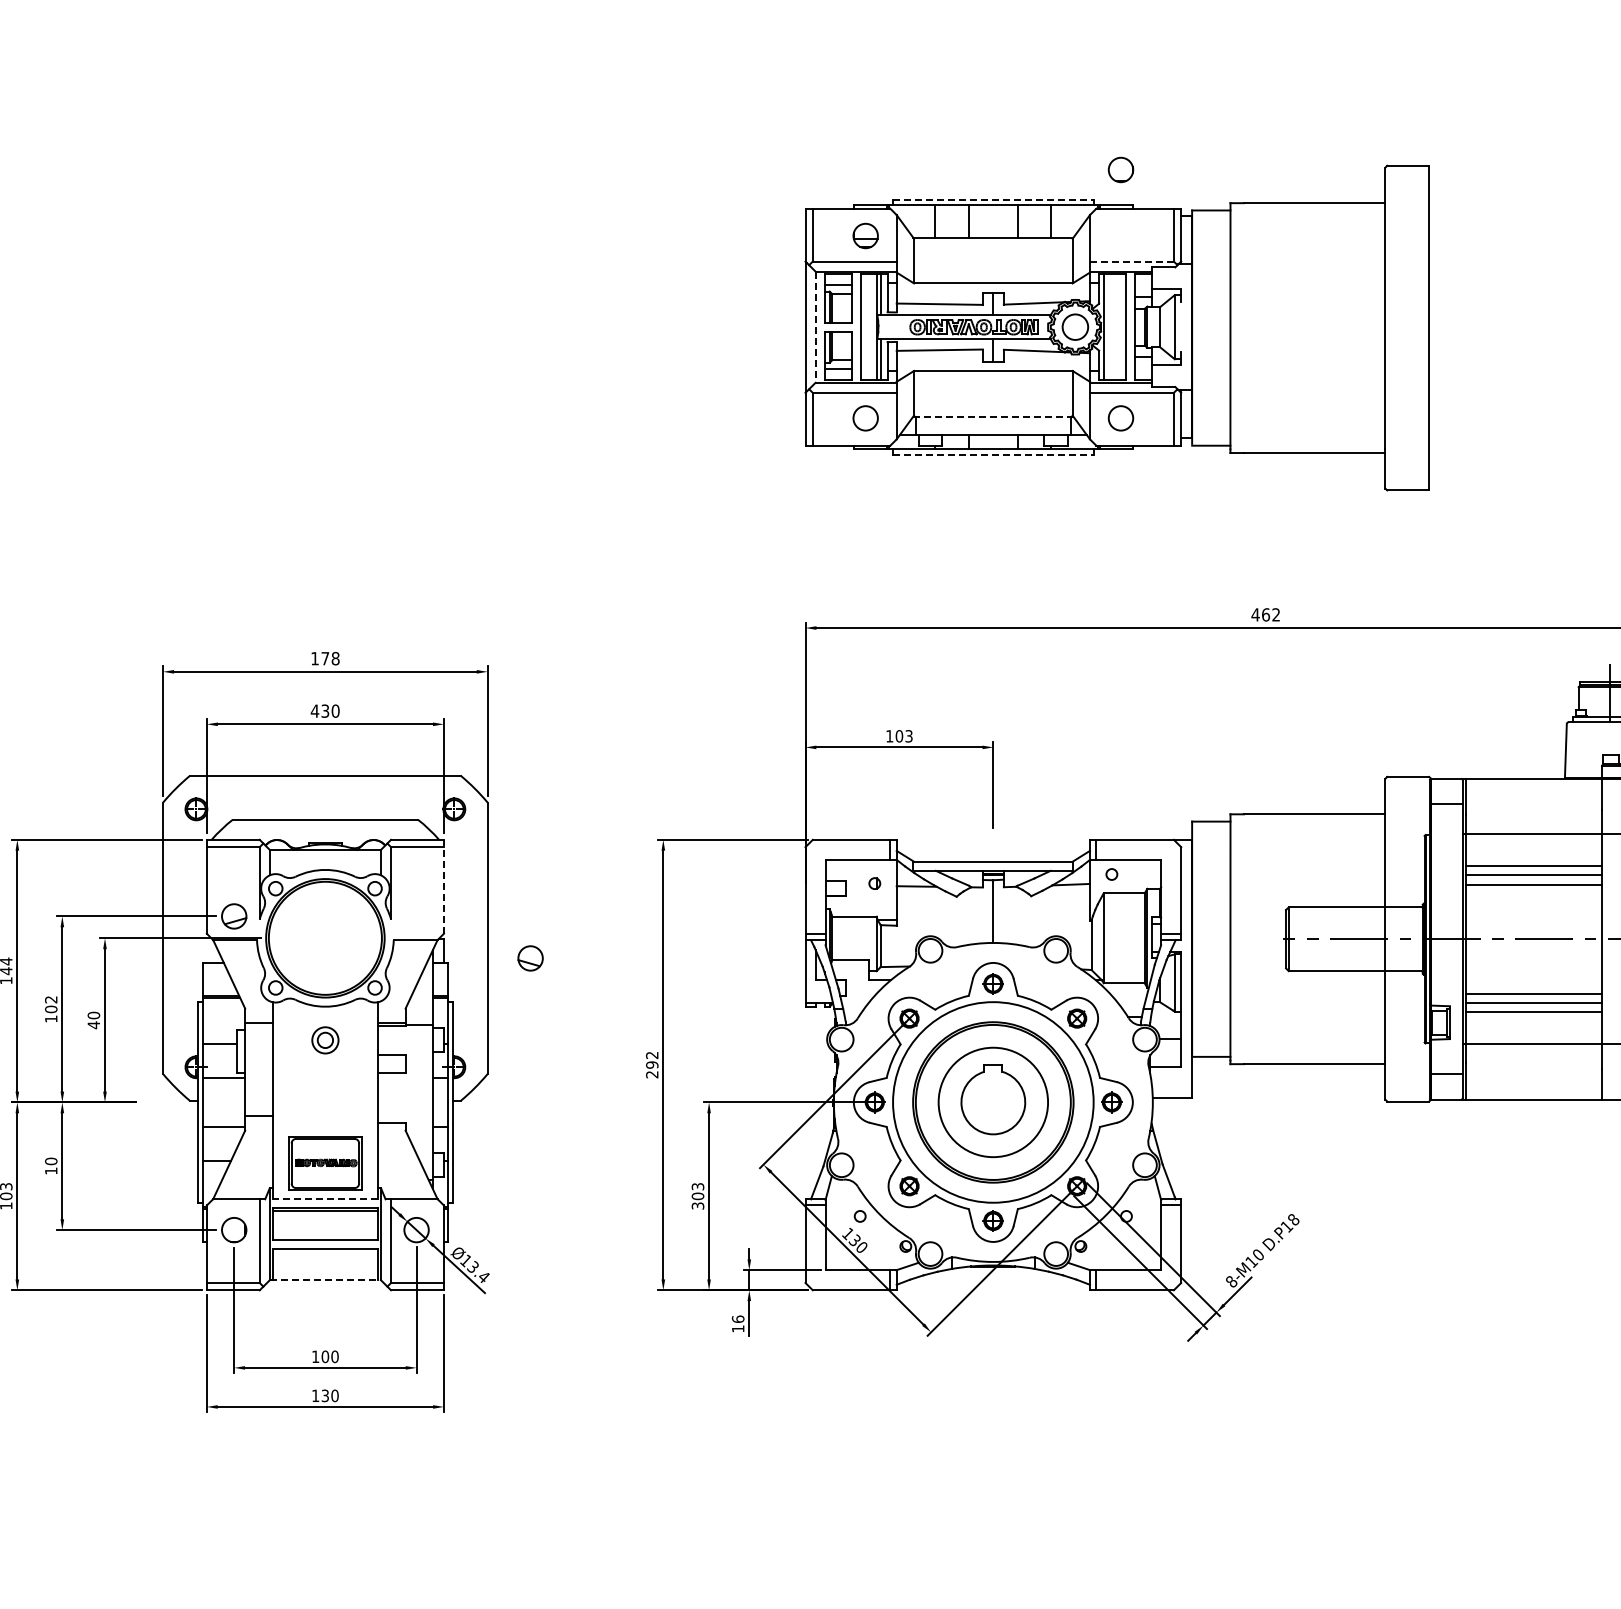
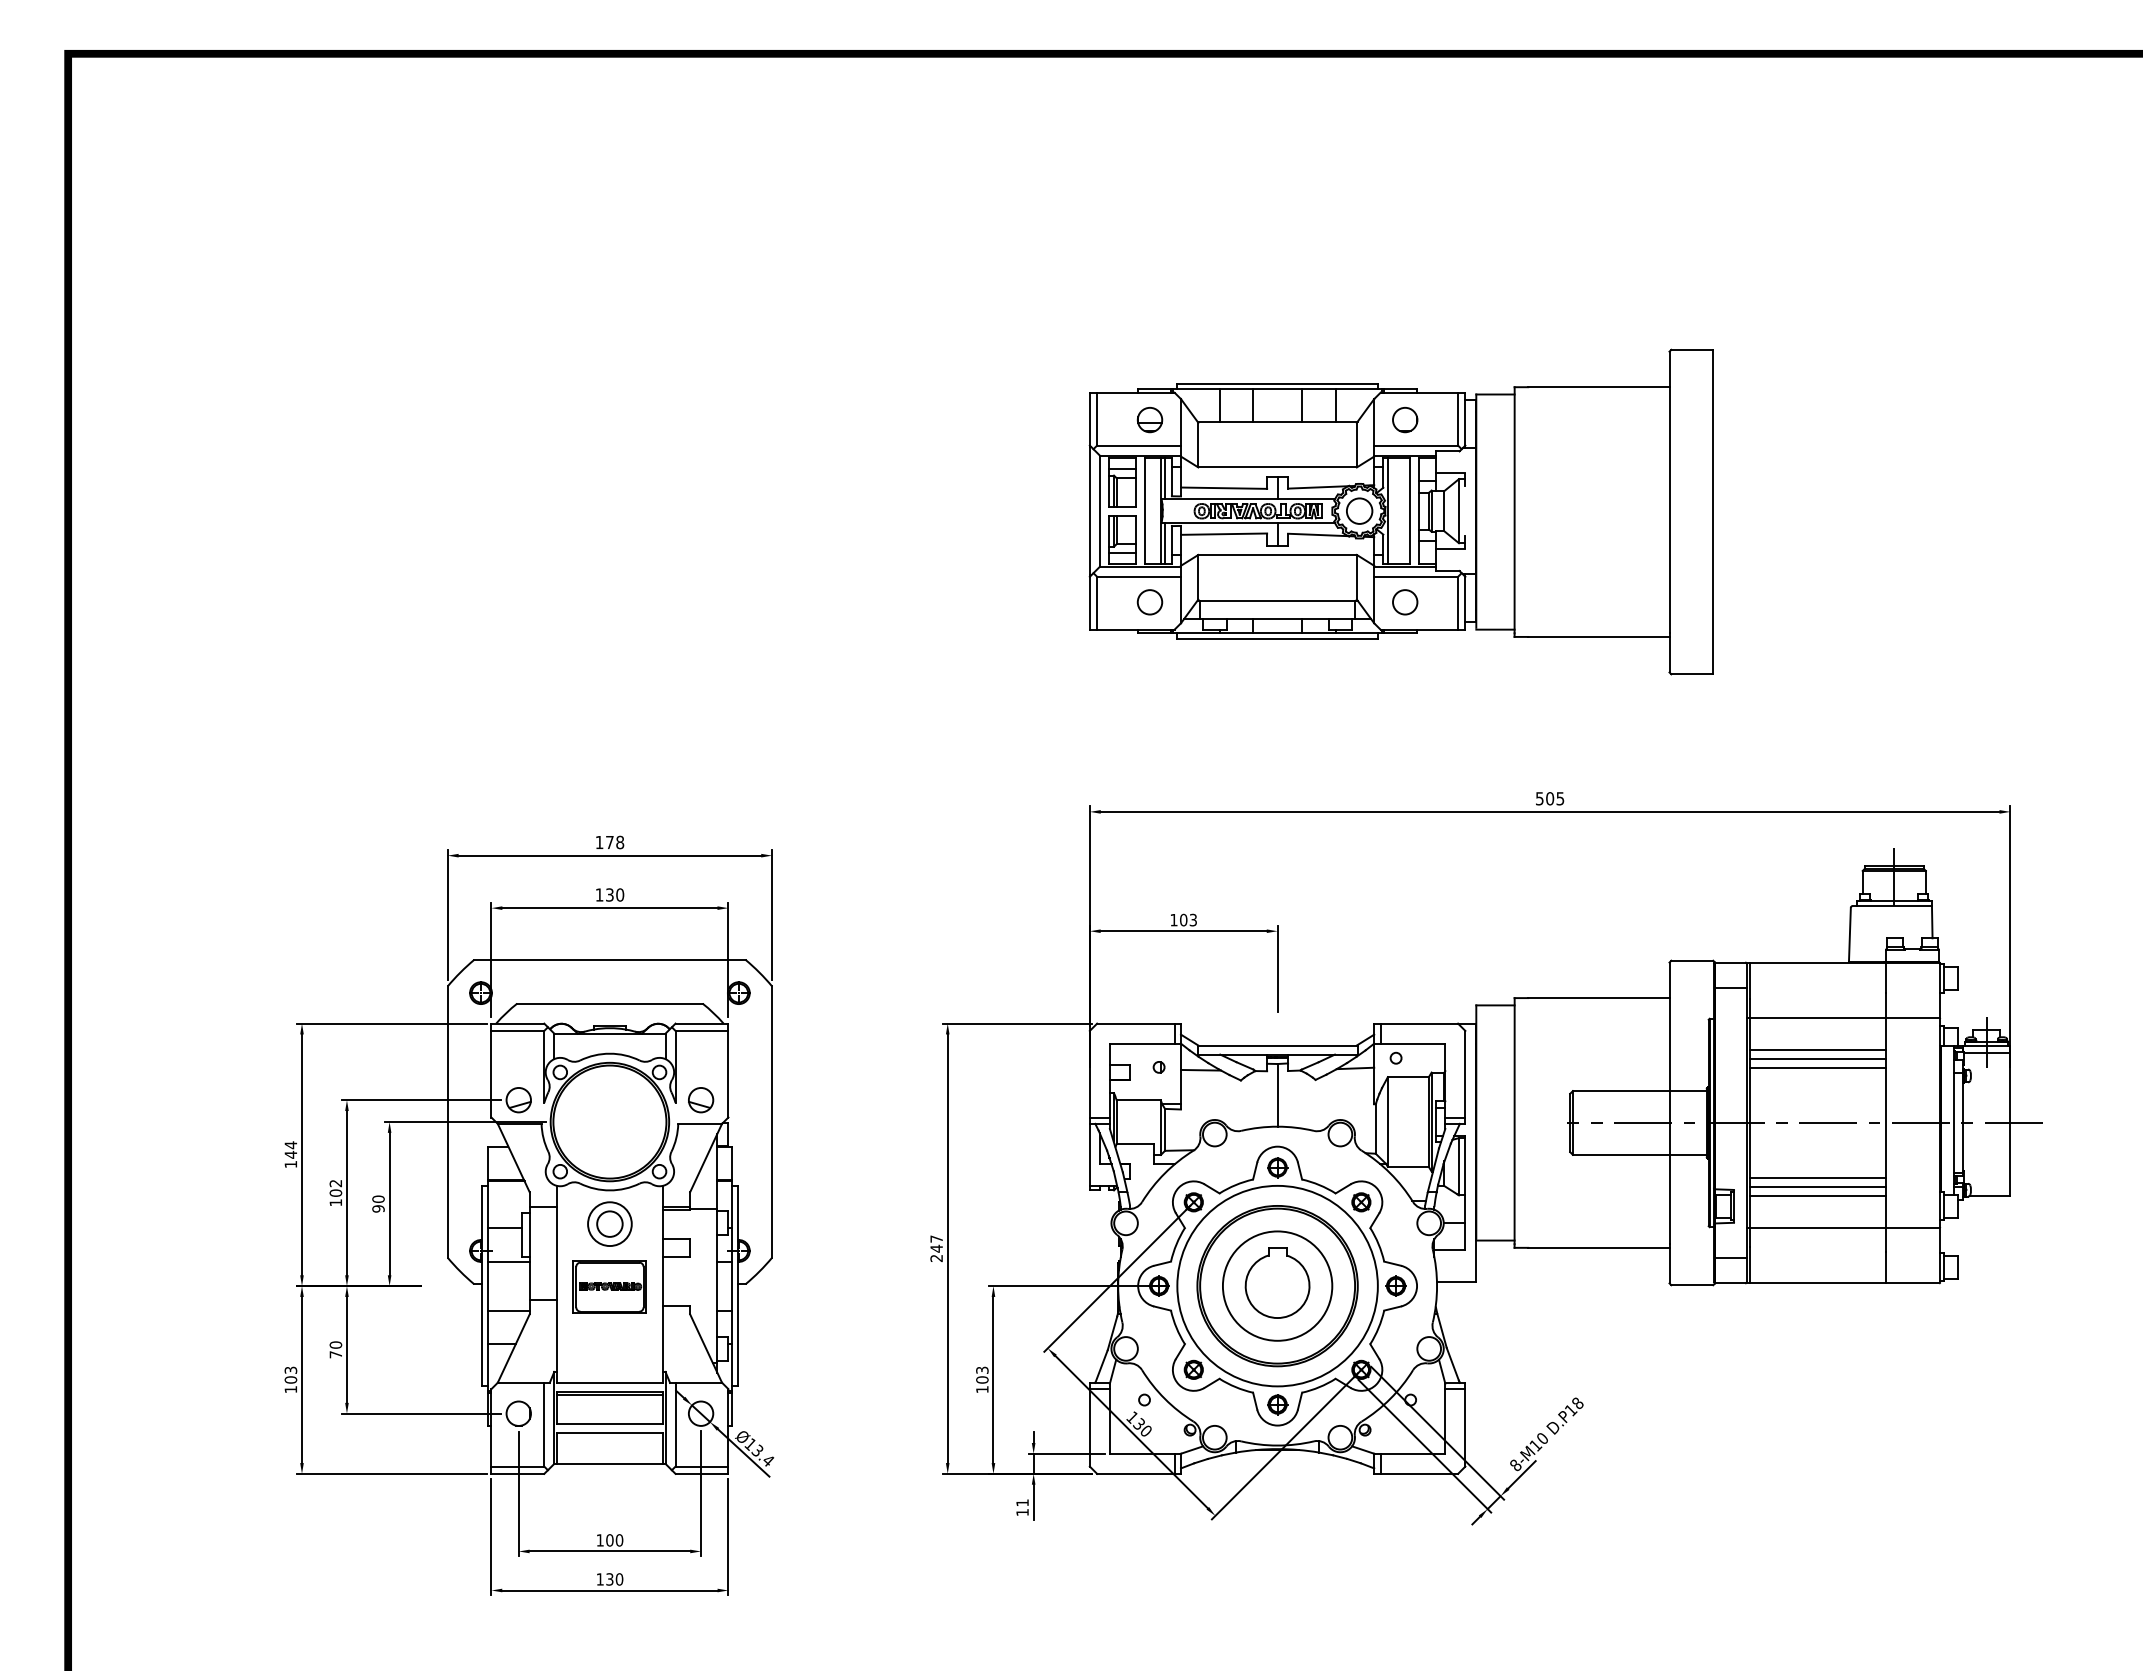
part: (1121, 169) -> (1405, 419), moved
line: (994, 199) -> (1278, 383), dashed -> solid
line: (1132, 261) -> (1416, 445), dashed -> solid
line: (815, 327) -> (1099, 511), dashed -> solid
line: (994, 416) -> (1278, 600), dashed -> solid
line: (994, 454) -> (1278, 638), dashed -> solid
text: (1265, 614) -> (1549, 798), 462 -> 505
text: (314, 710) -> (599, 894), 430 -> 130
line: (444, 886) -> (728, 1070), dashed -> solid
part: (531, 958) -> (701, 1100), moved
text: (93, 1024) -> (378, 1208), 40 -> 90
part: (324, 1039) -> (609, 1223), size x1.67
text: (652, 1059) -> (936, 1243), 292 -> 247
part: (324, 1162) -> (609, 1286), moved
text: (50, 1170) -> (335, 1354), 10 -> 70
line: (324, 1198) -> (609, 1382), dashed -> solid
text: (698, 1205) -> (982, 1389), 303 -> 103
line: (324, 1279) -> (609, 1463), dashed -> solid
text: (738, 1318) -> (1022, 1502), 16 -> 11

